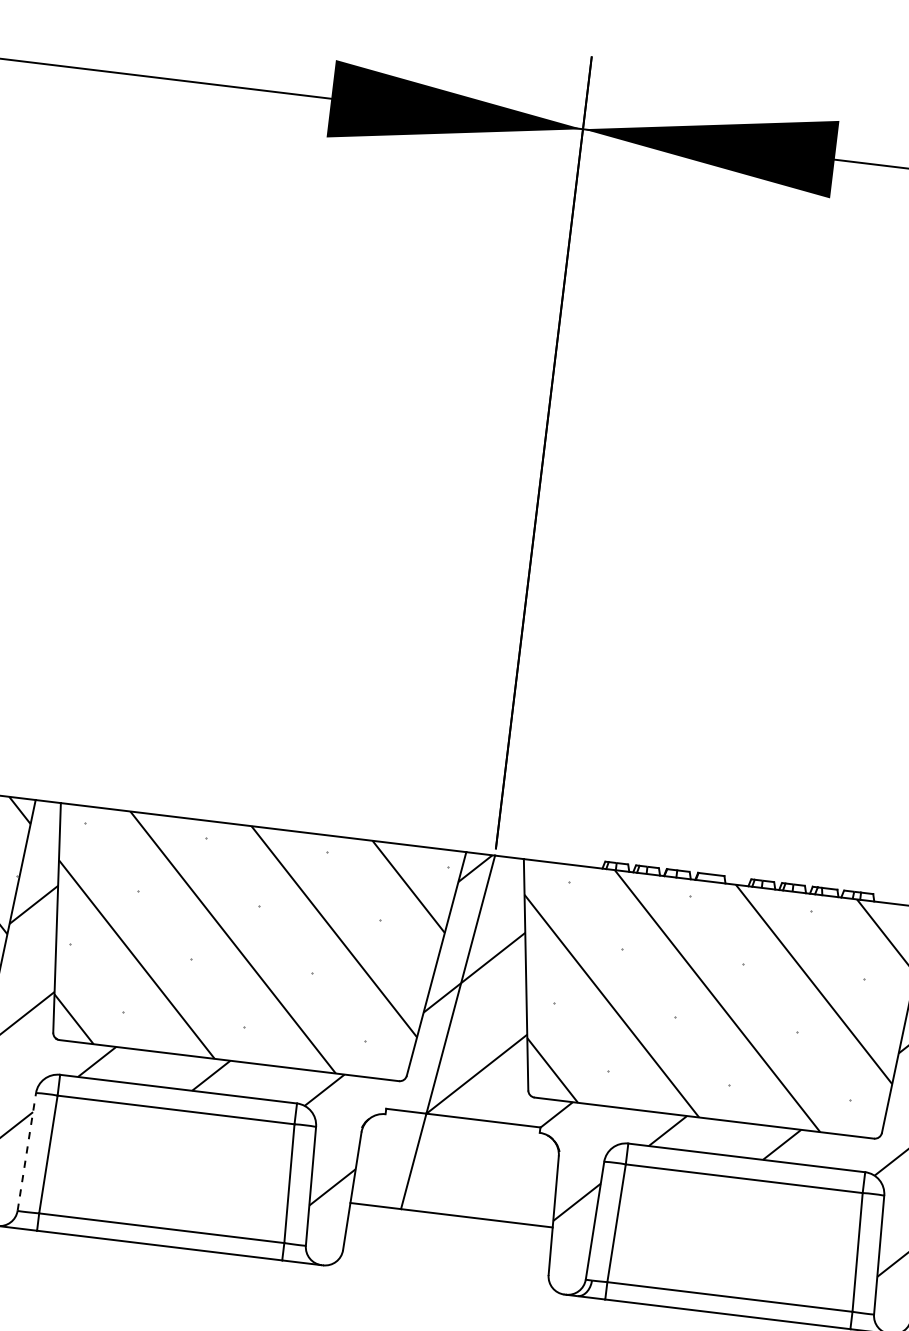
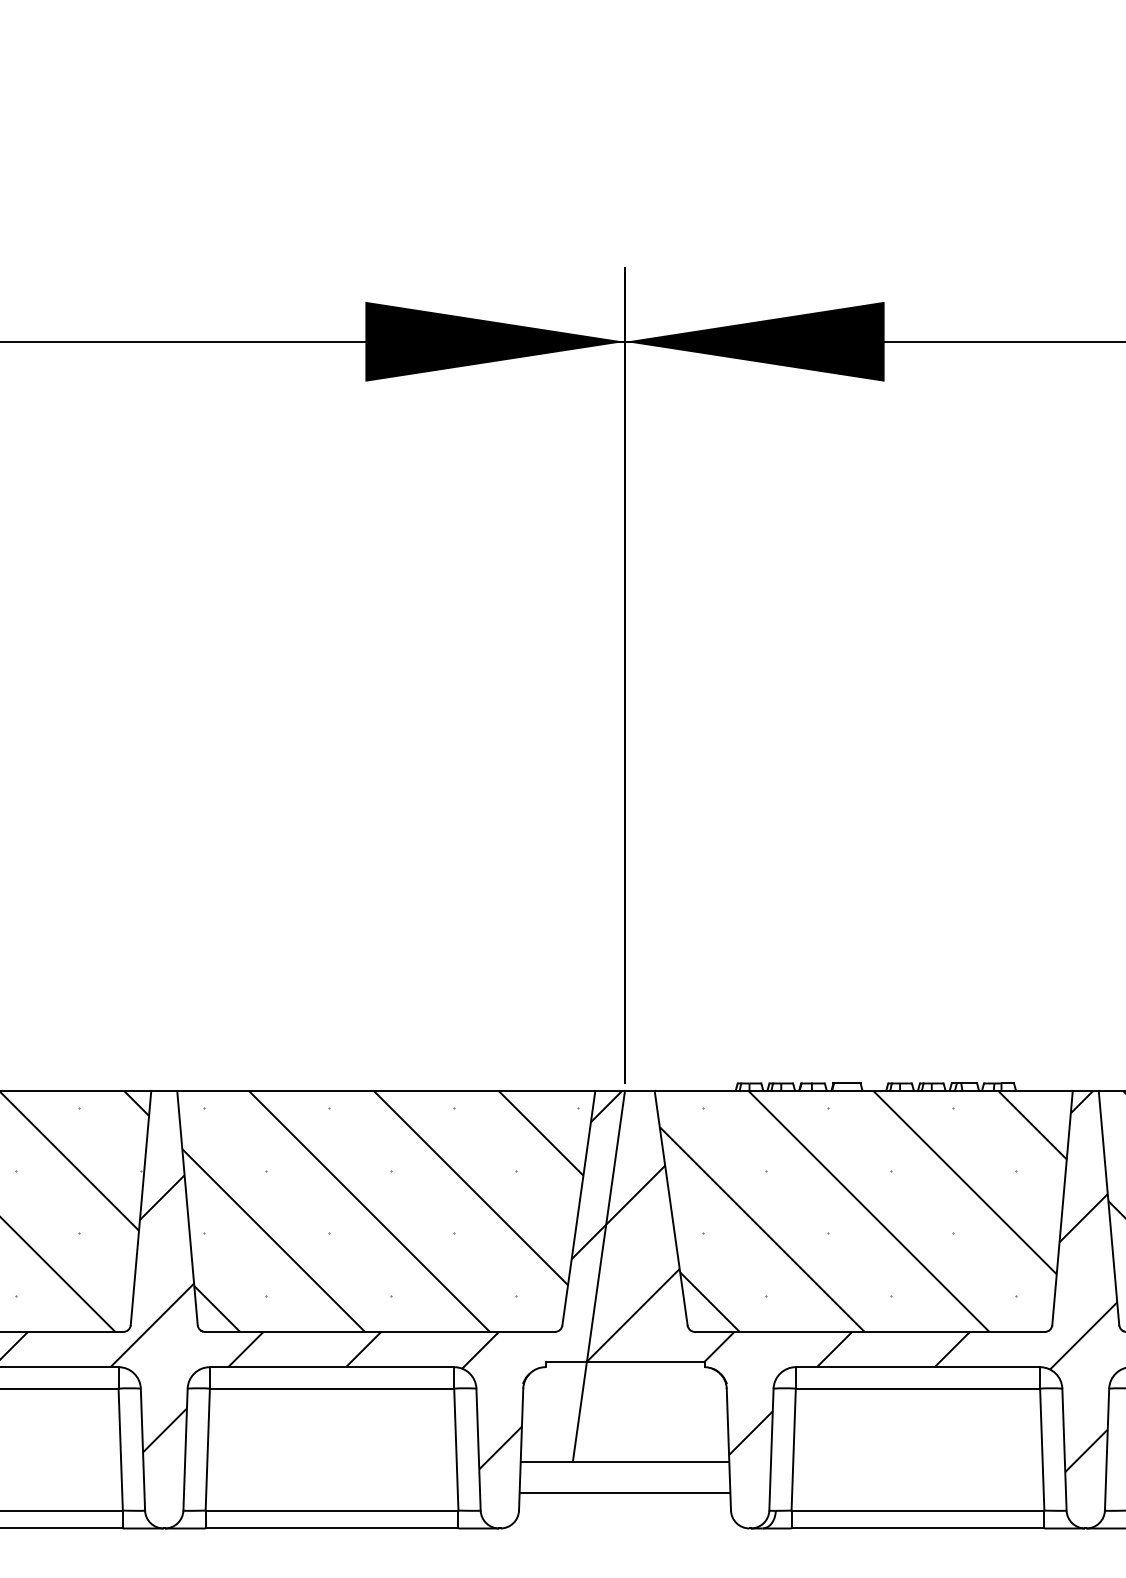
line: (26, 1151) -> (185, 1449), dashed -> solid
line: (447, 1245) -> (624, 1492), added

